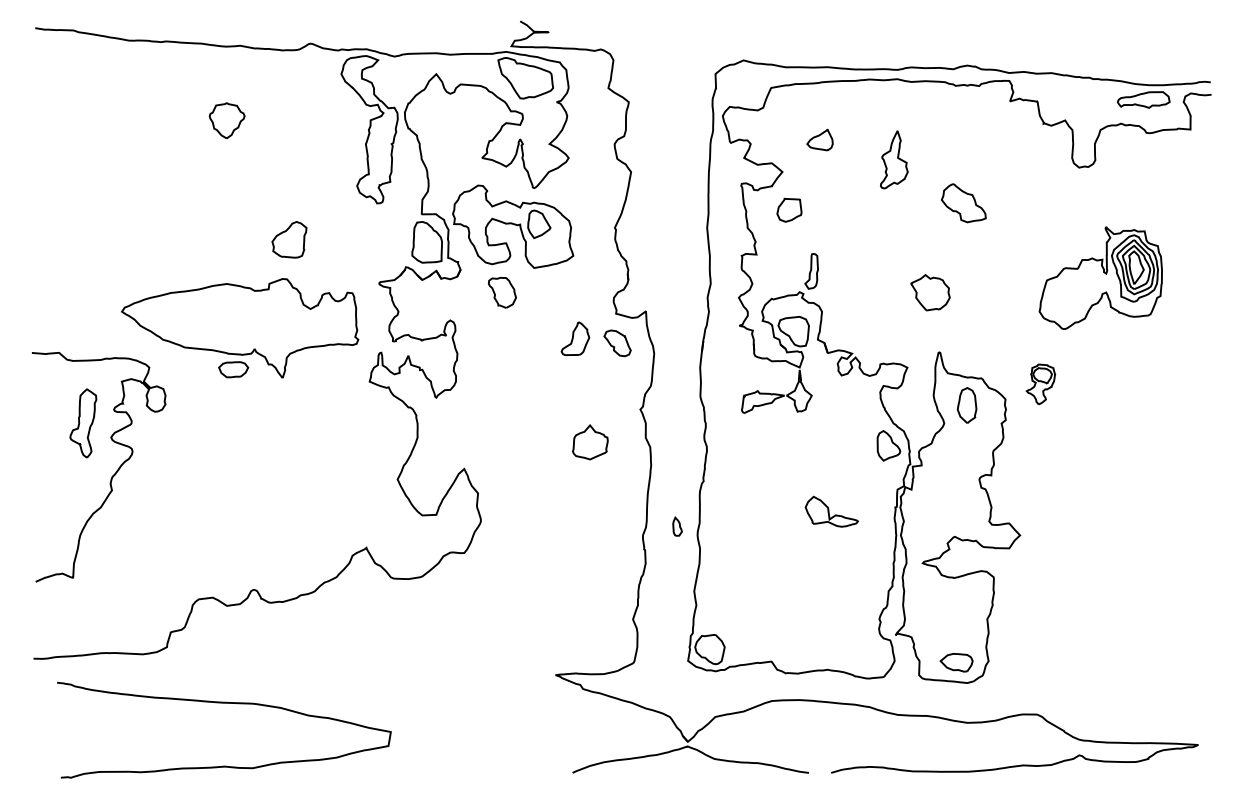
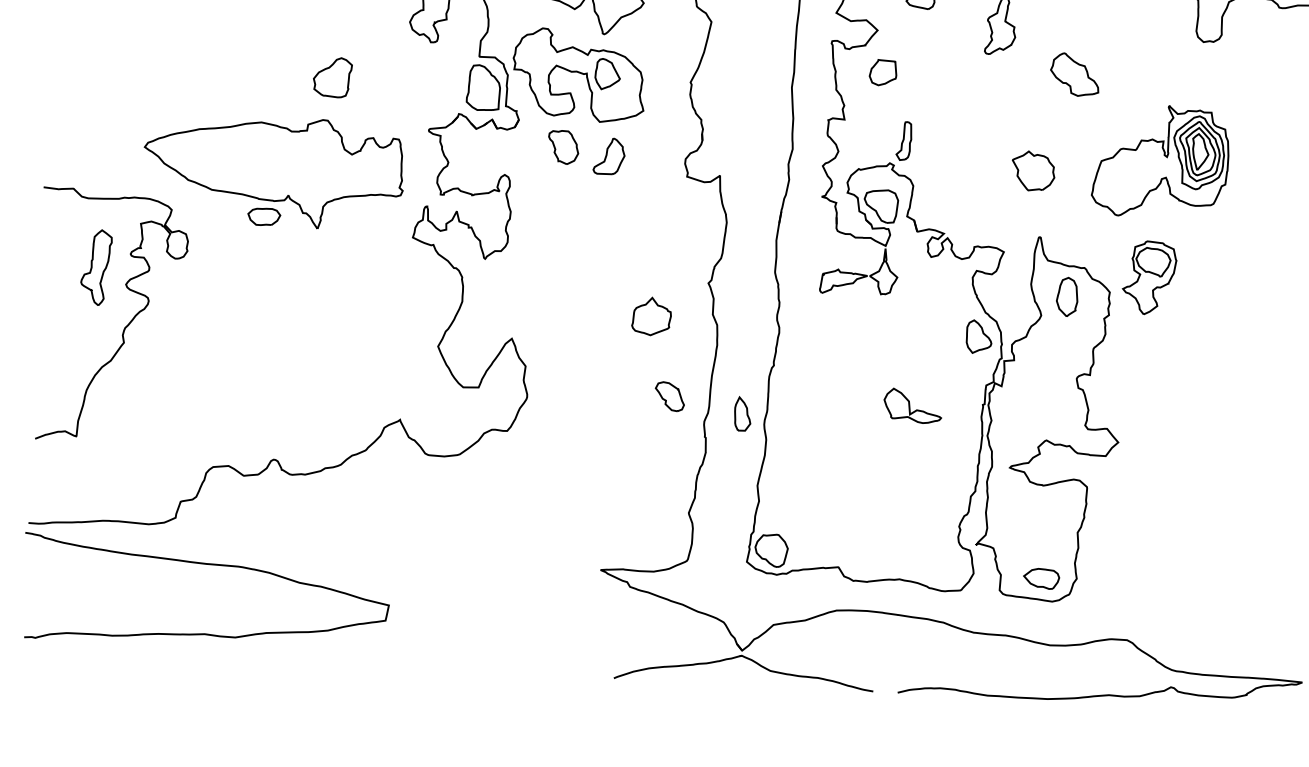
part: (1100, 277) -> (1160, 160), moved
part: (575, 338) -> (609, 156), moved
part: (617, 343) -> (669, 396), moved
part: (1040, 384) -> (1149, 278), size x1.67
part: (677, 526) -> (742, 413), size x1.67
curve: (224, 703) -> (207, 564), moved

